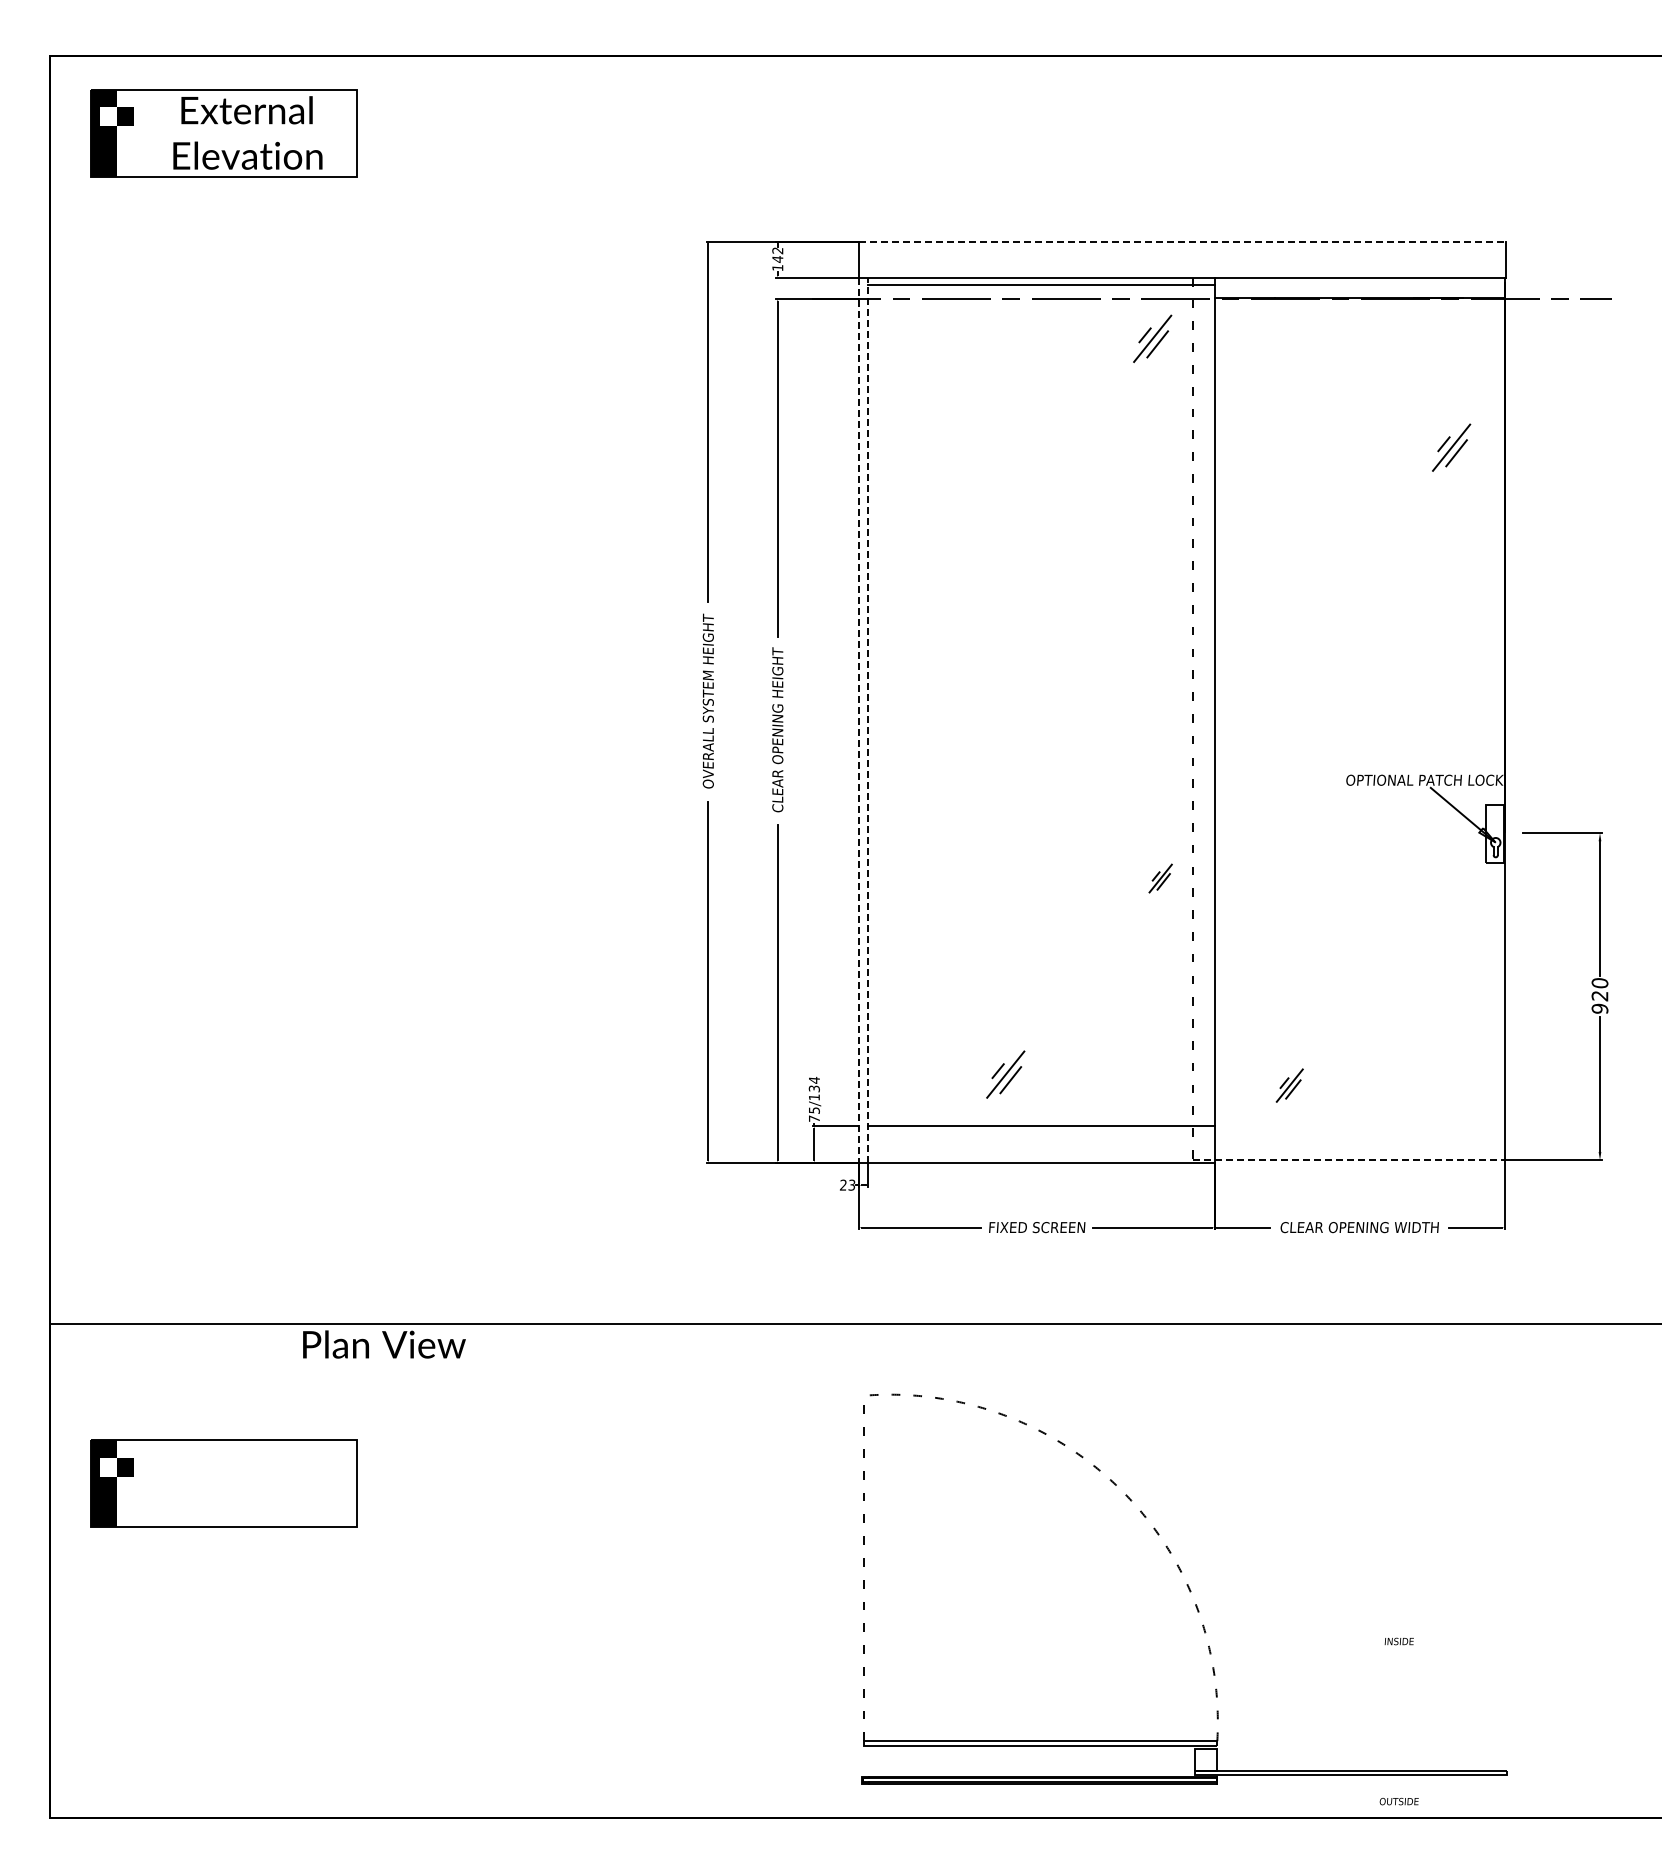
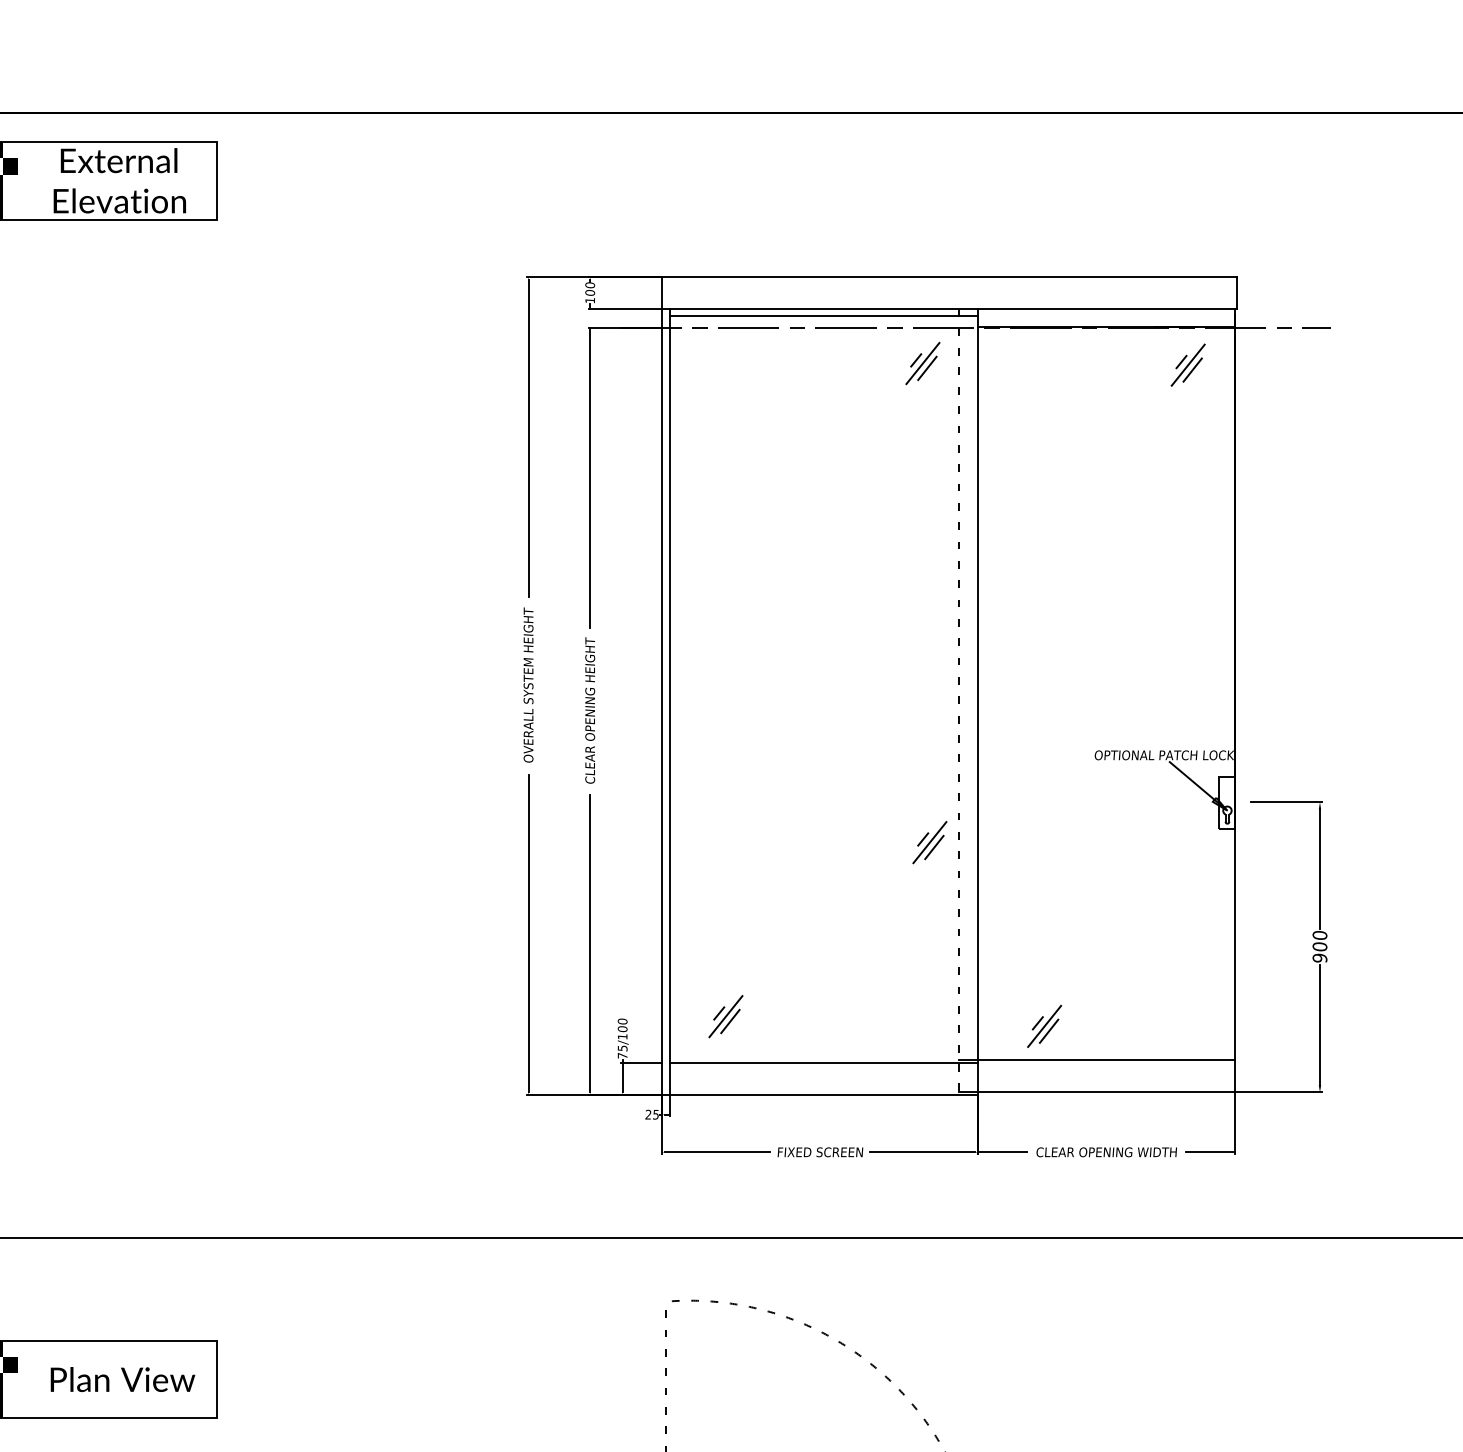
line: (1182, 241) -> (949, 277), dashed -> solid
text: (777, 254) -> (589, 288), 142 -> 100
part: (1451, 447) -> (1188, 364), moved
line: (868, 719) -> (670, 701), dashed -> solid
line: (859, 720) -> (662, 702), dashed -> solid
part: (1160, 878) -> (929, 842), size x1.67
text: (1599, 996) -> (1319, 947), 920 -> 900
part: (1005, 1074) -> (725, 1016), moved
text: (813, 1084) -> (621, 1025), 75/134 -> 75/100
part: (1289, 1085) -> (1044, 1026), size x1.43
line: (1348, 1123) -> (1096, 1059), added
line: (1348, 1160) -> (1096, 1092), dashed -> solid
text: (852, 1184) -> (656, 1114), 23 -> 25
text: (384, 1344) -> (123, 1379), moved

